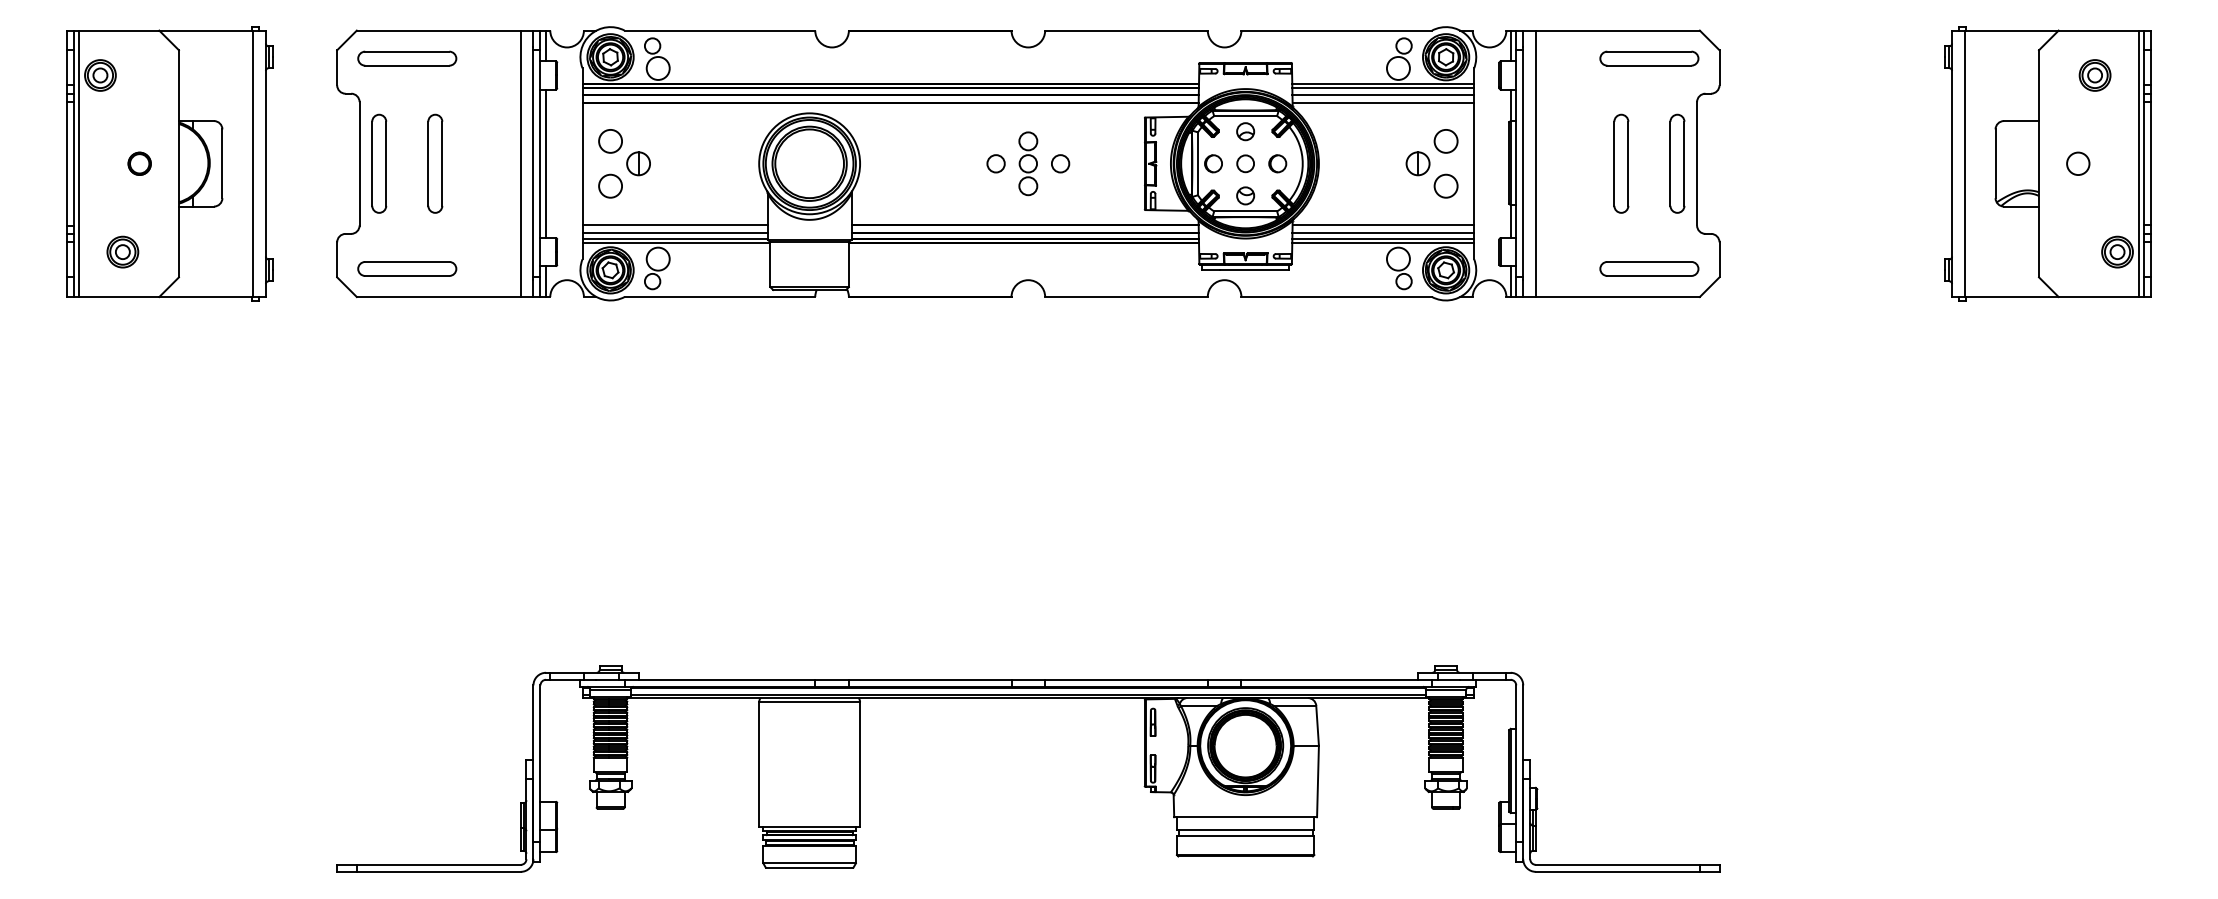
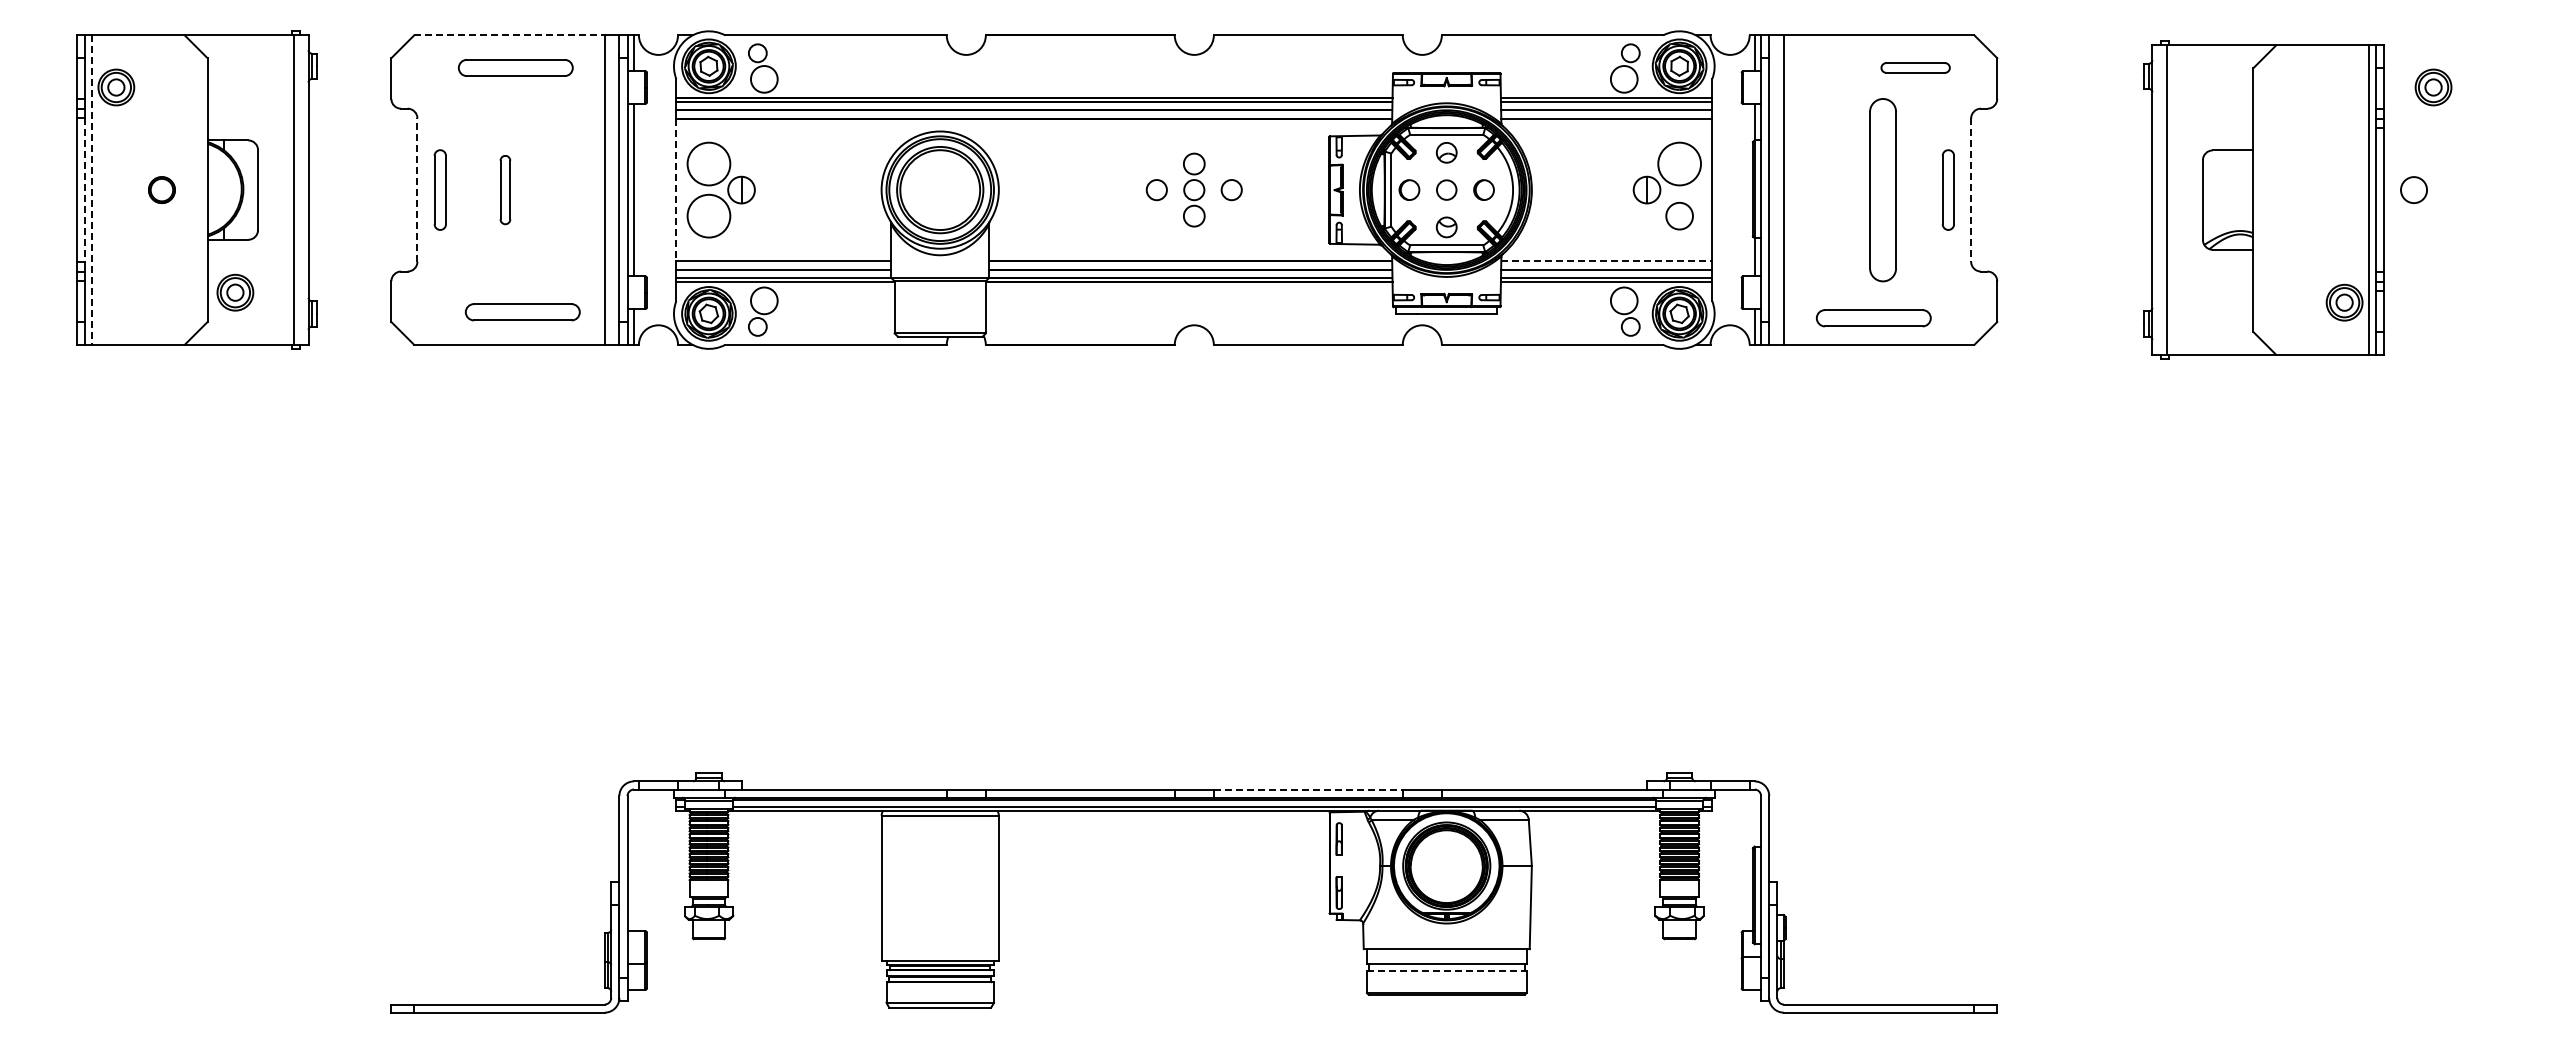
line: (438, 30) -> (509, 35), solid -> dashed
part: (407, 58) -> (515, 67), moved
part: (1649, 58) -> (1915, 67), size x0.6
circle: (610, 140) -> (708, 163), size x1.6
circle: (1446, 140) -> (1679, 163), size x1.6
part: (379, 163) -> (440, 189), size x0.7
part: (435, 163) -> (505, 189), size x0.6
part: (1621, 163) -> (1883, 189), size x1.6
part: (1677, 163) -> (1948, 189), size x0.7
part: (2047, 163) -> (2263, 199), moved
line: (73, 164) -> (85, 190), solid -> dashed
line: (79, 164) -> (91, 190), solid -> dashed
line: (359, 164) -> (417, 190), solid -> dashed
line: (582, 164) -> (676, 190), solid -> dashed
line: (1697, 164) -> (1971, 190), solid -> dashed
circle: (610, 185) -> (708, 215), size x1.6
line: (1384, 225) -> (1607, 261), solid -> dashed
part: (122, 251) -> (235, 292), moved
part: (407, 269) -> (522, 312), moved
part: (1649, 269) -> (1873, 318), moved
line: (1126, 679) -> (1308, 789), solid -> dashed
line: (1245, 835) -> (1446, 970), solid -> dashed

